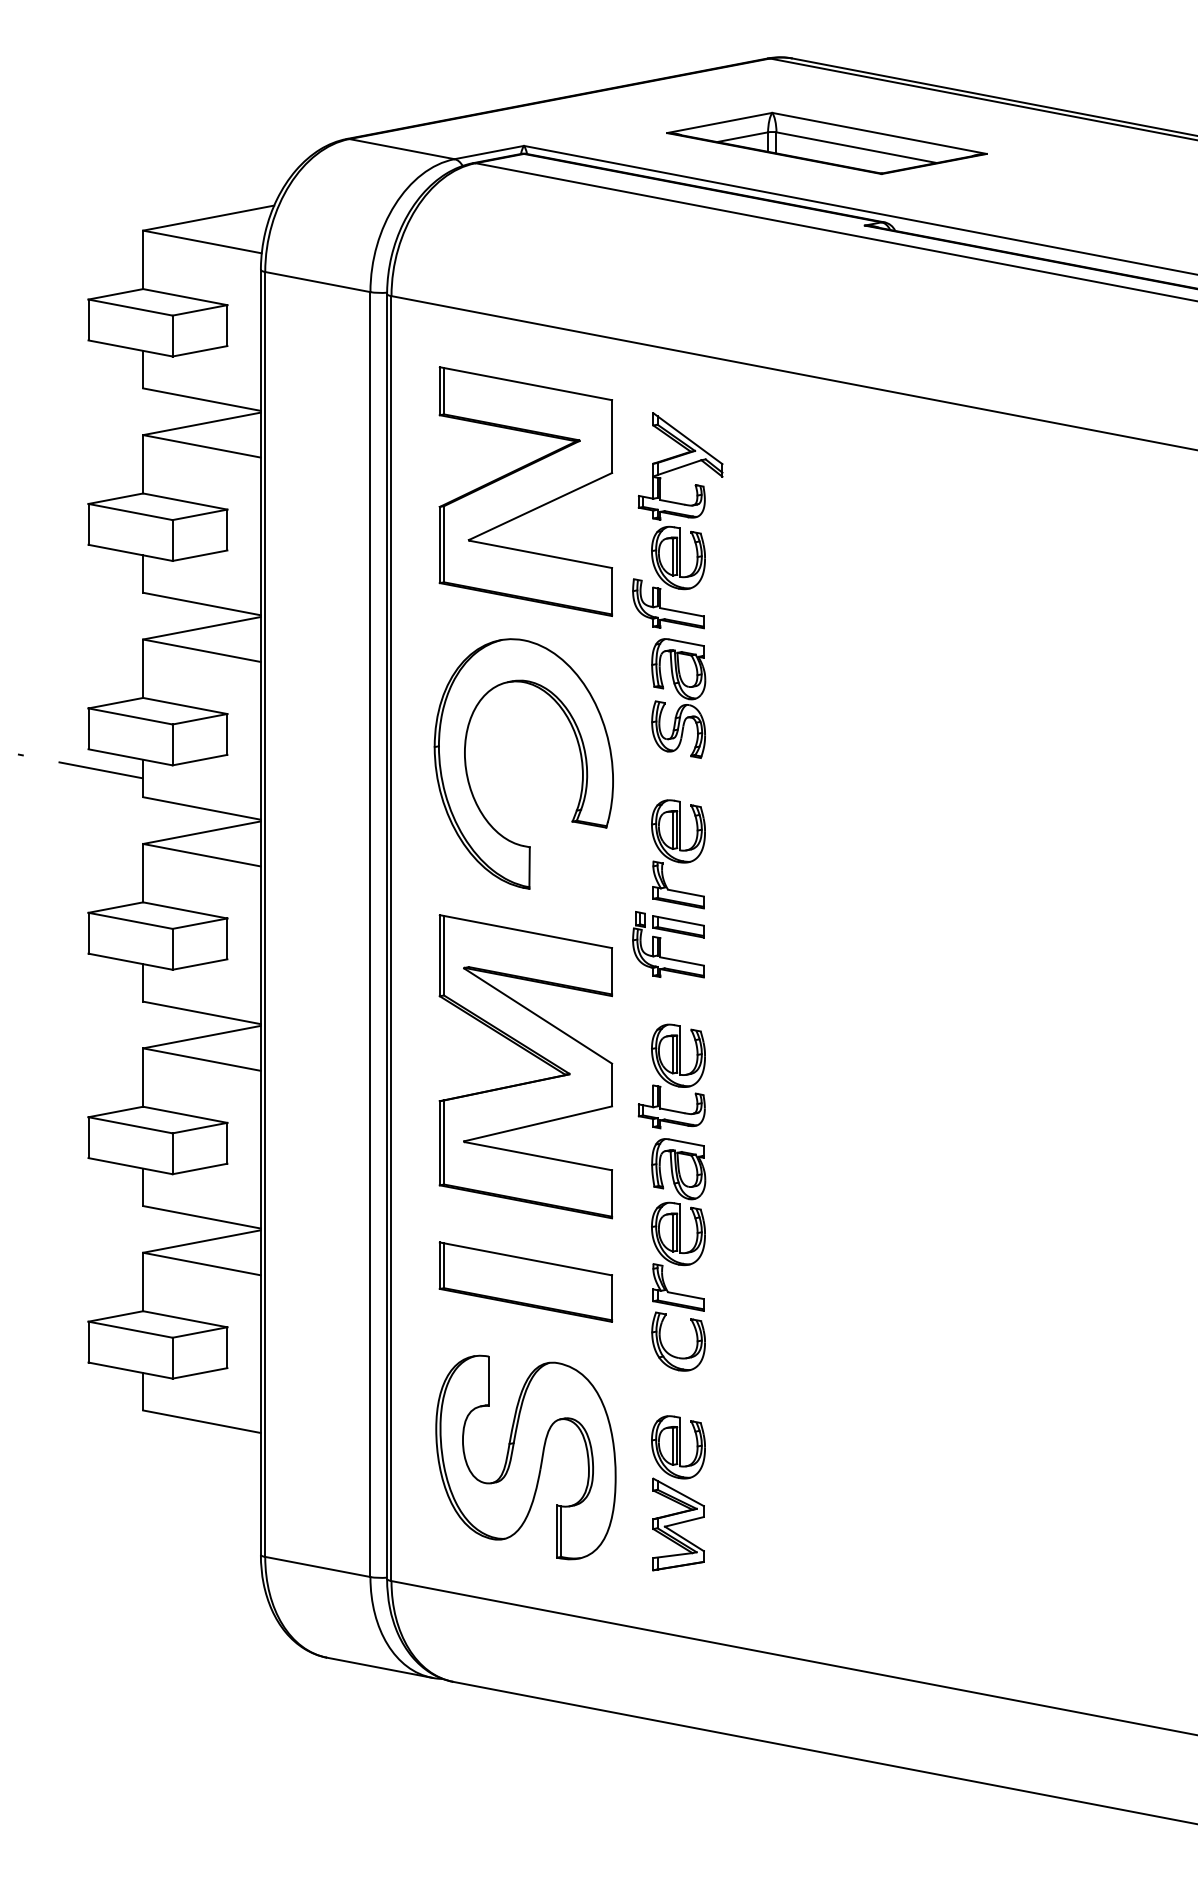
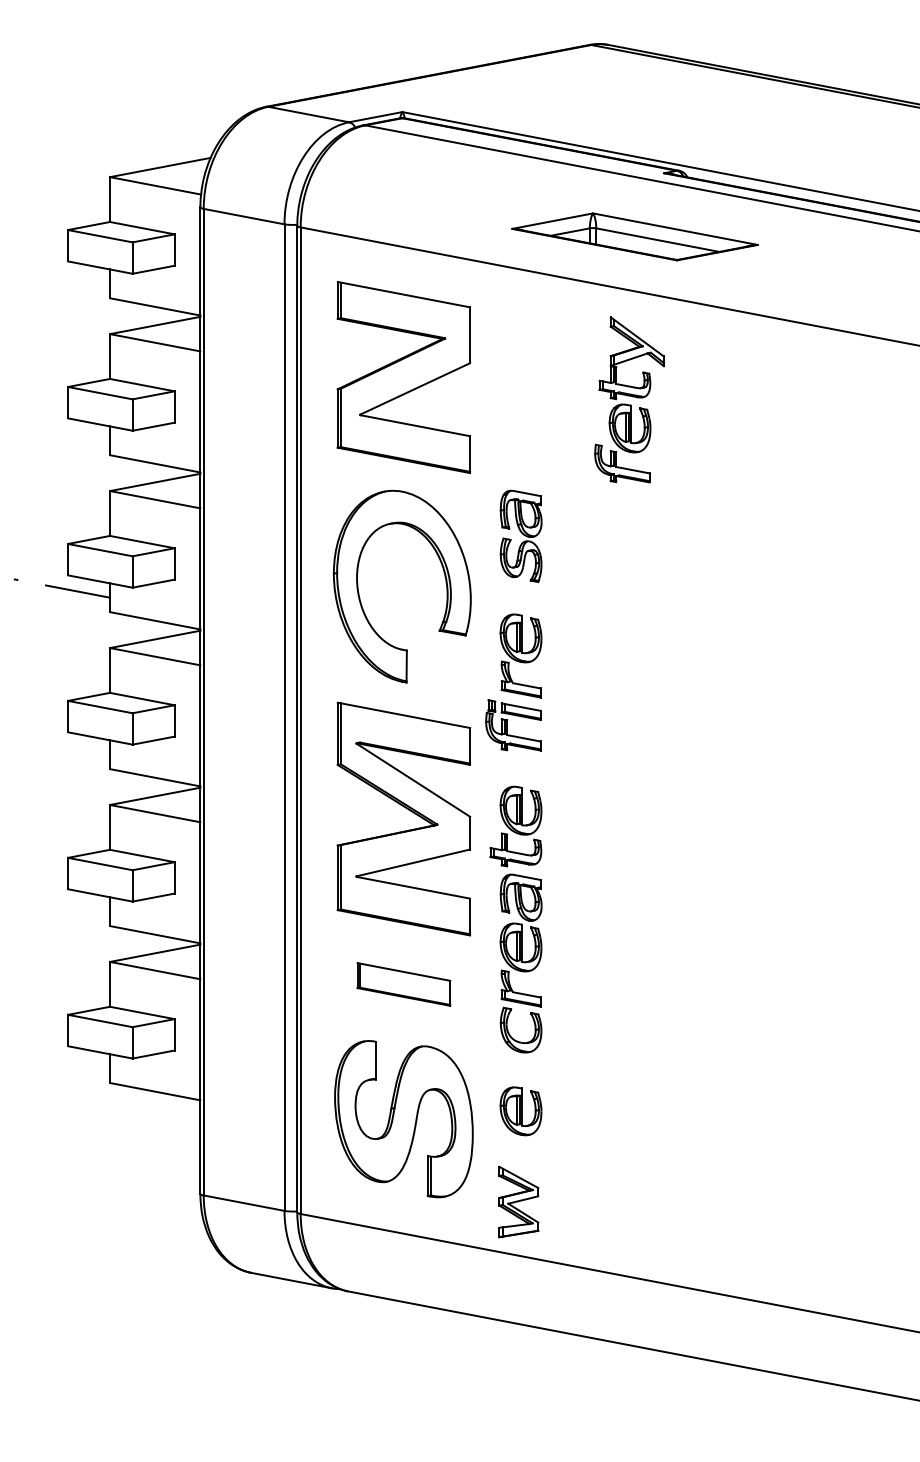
part: (826, 142) -> (634, 236), moved
part: (677, 520) -> (629, 399), moved
part: (525, 1281) -> (403, 983), size x0.7
part: (678, 1524) -> (518, 1202), moved

